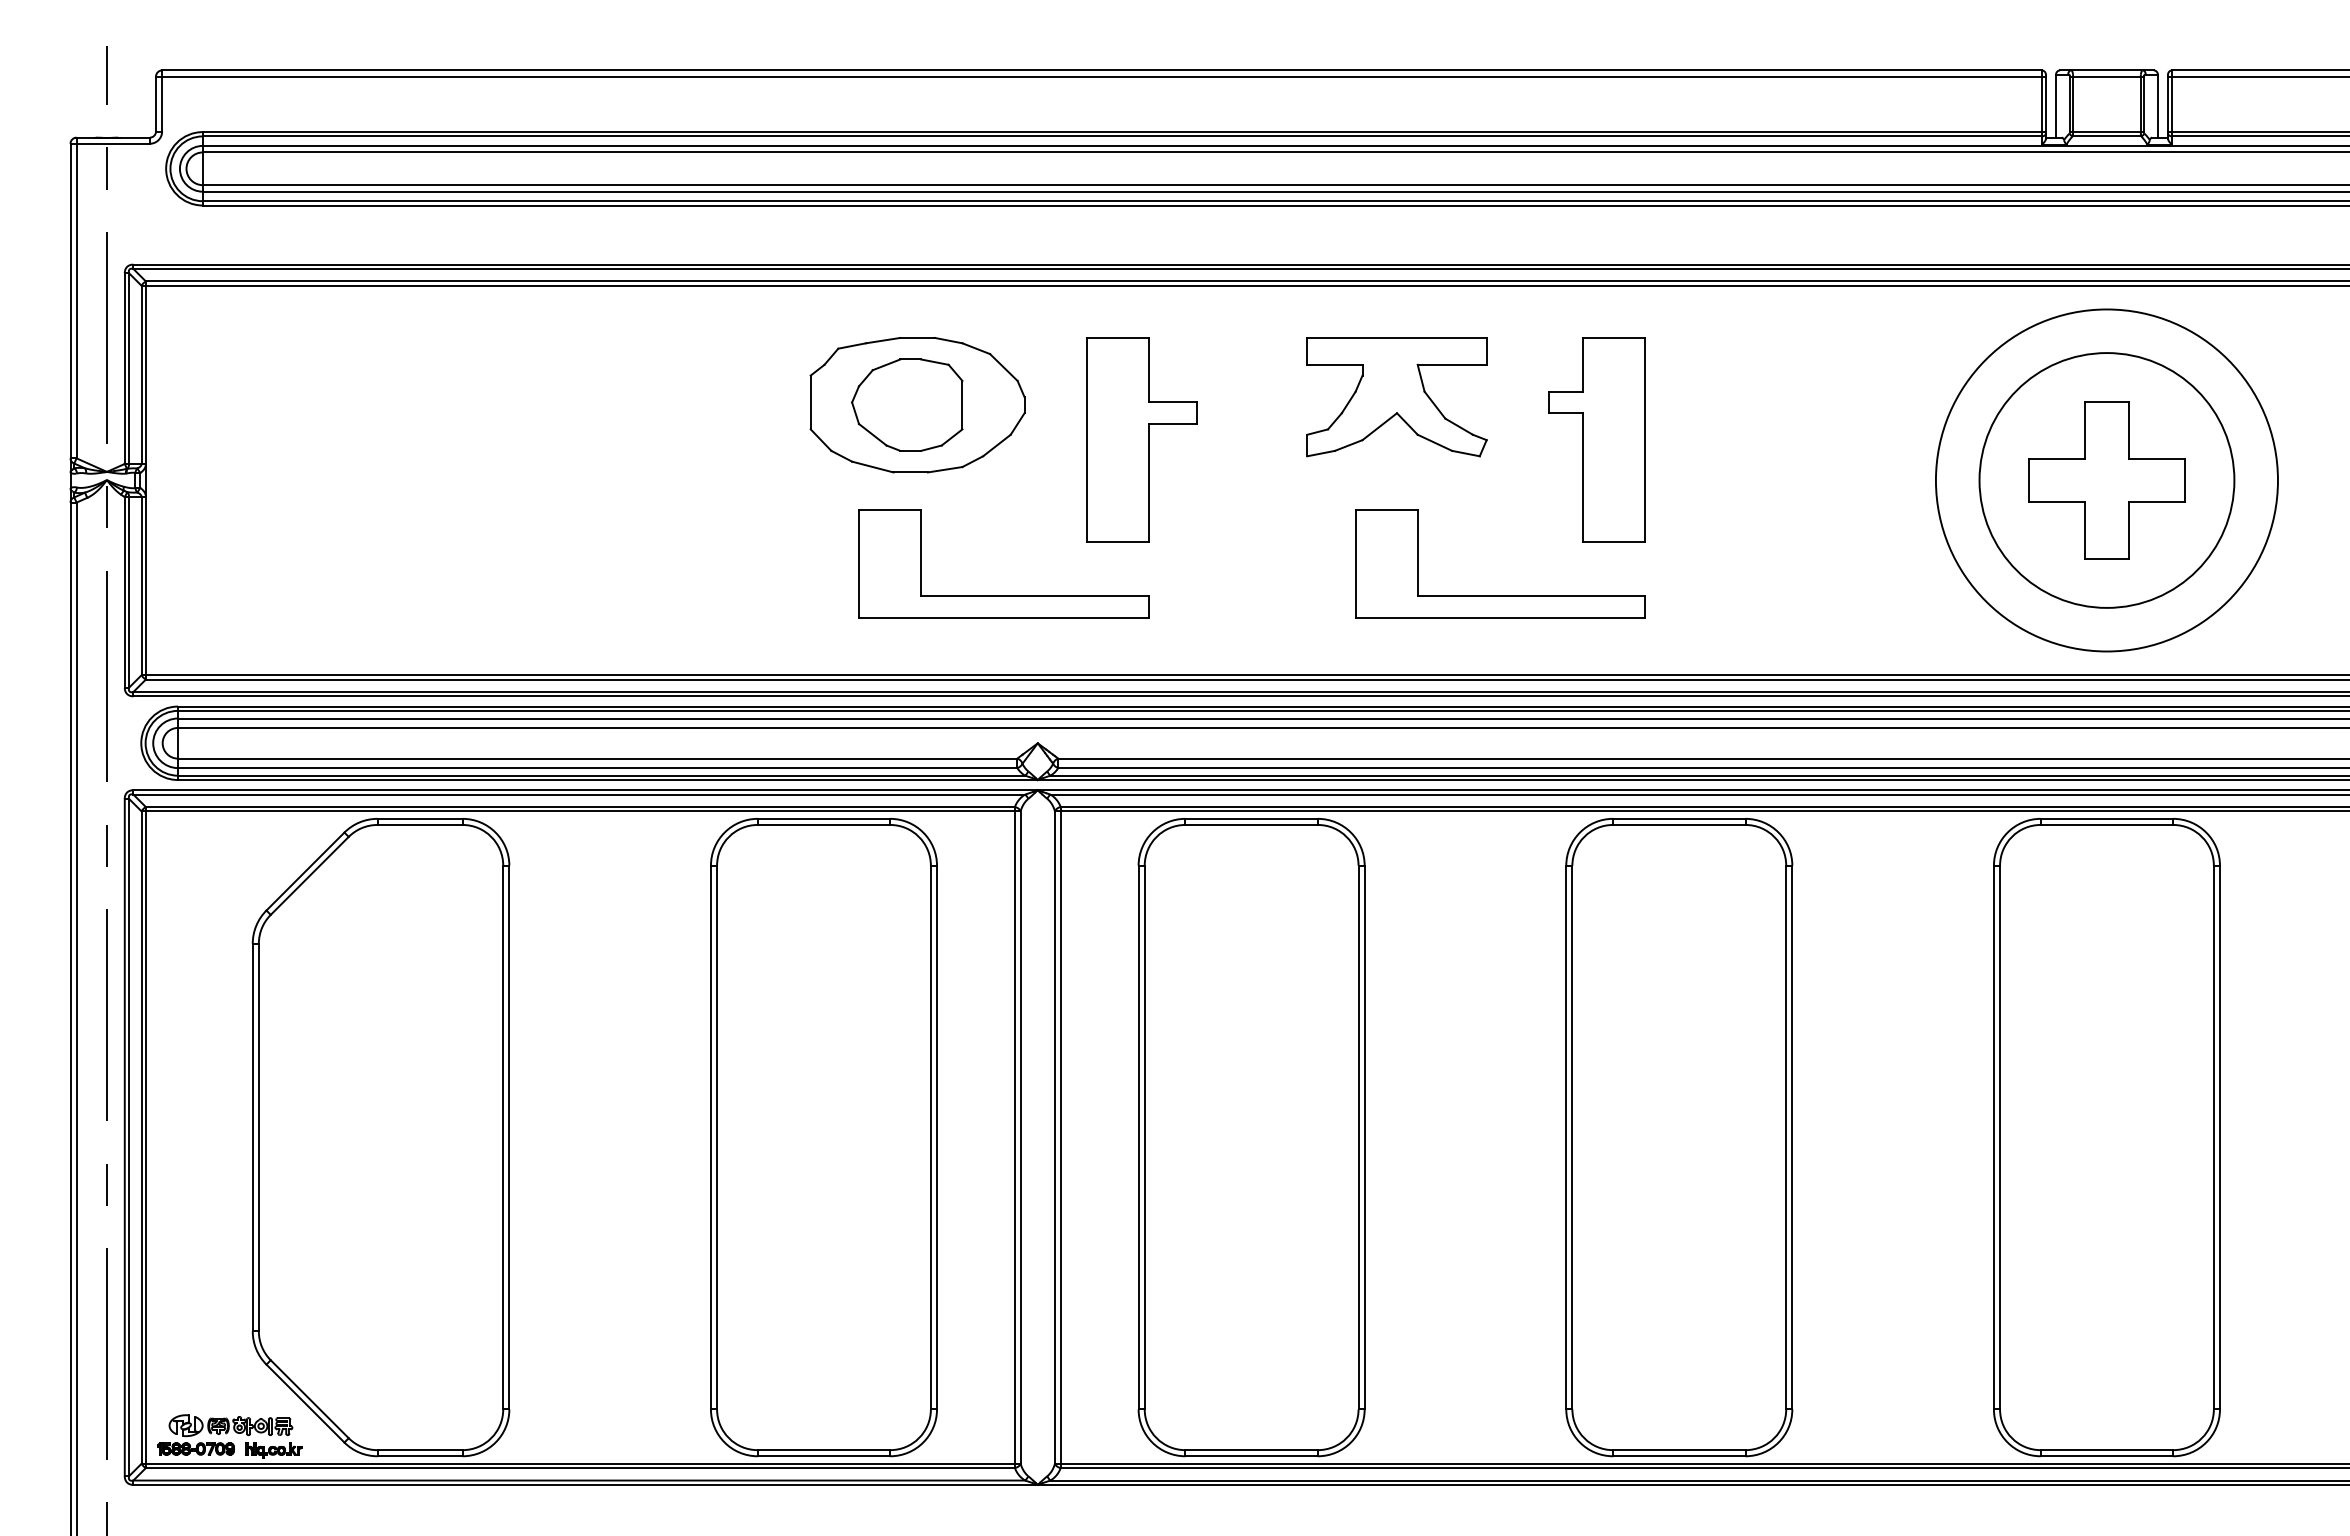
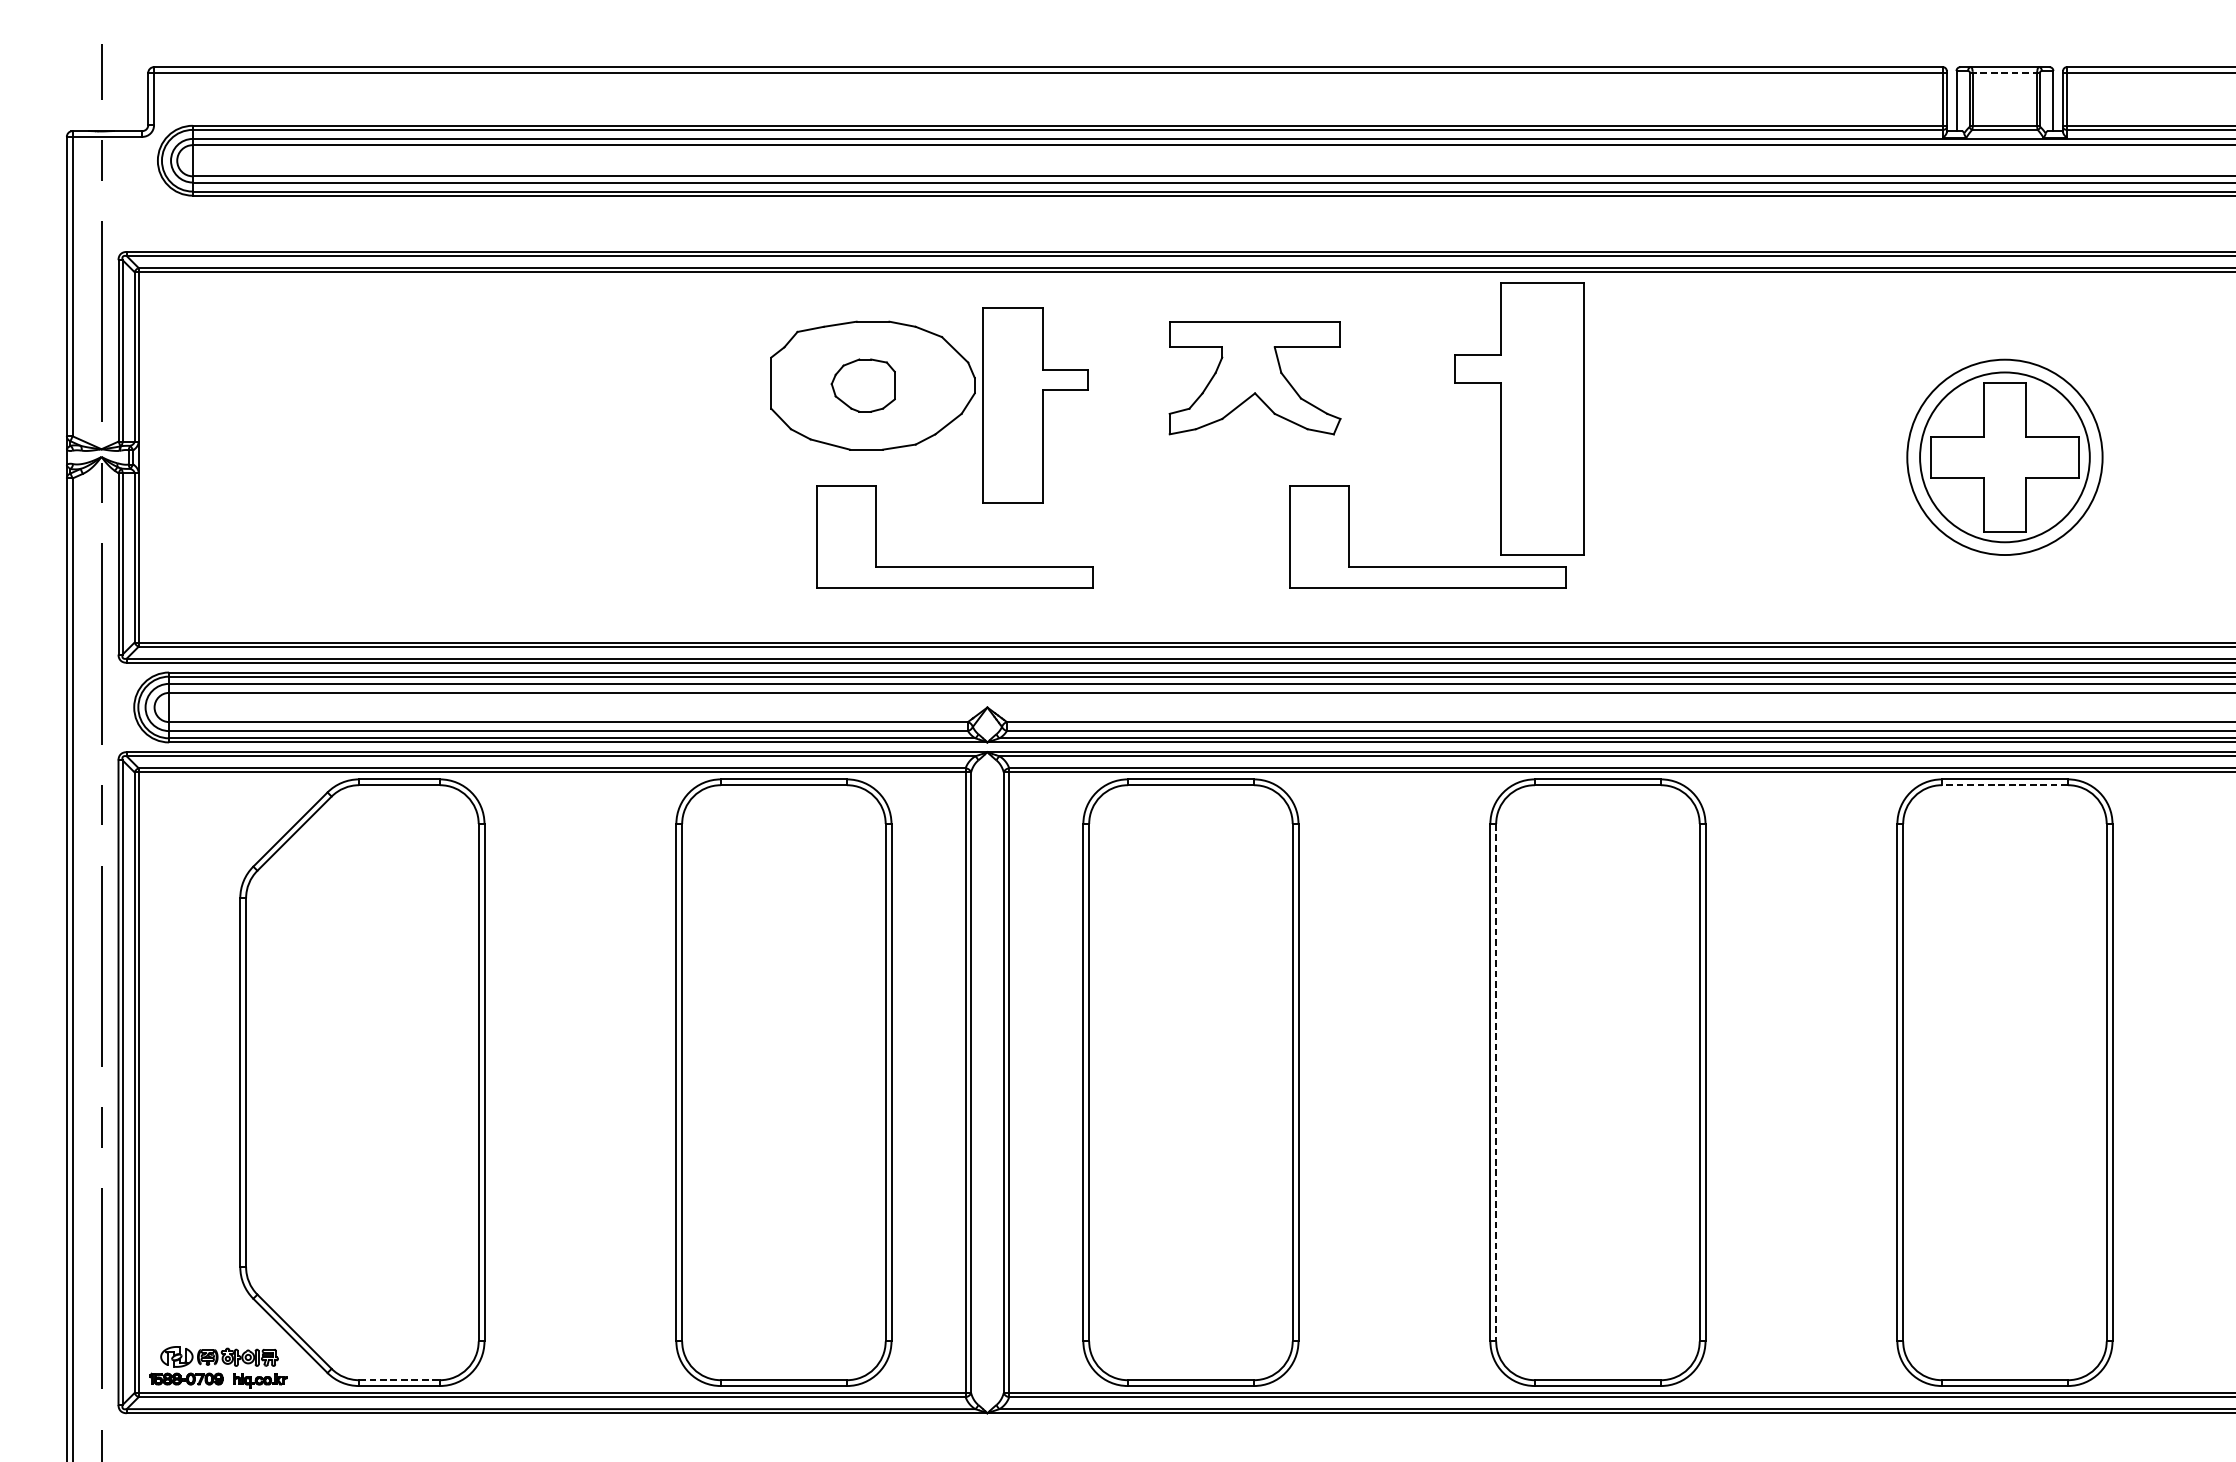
line: (2106, 76) -> (2004, 72), solid -> dashed
part: (1396, 397) -> (1254, 378), moved
part: (907, 404) -> (863, 385), size x0.6
part: (1141, 439) -> (1035, 405), moved
part: (1596, 439) -> (1519, 418), size x1.4
circle: (2106, 480) -> (2004, 457), size x0.6
circle: (2106, 480) -> (2004, 457), size x0.7
line: (2106, 824) -> (2004, 784), solid -> dashed
line: (1572, 1137) -> (1496, 1082), solid -> dashed
line: (420, 1450) -> (399, 1380), solid -> dashed

